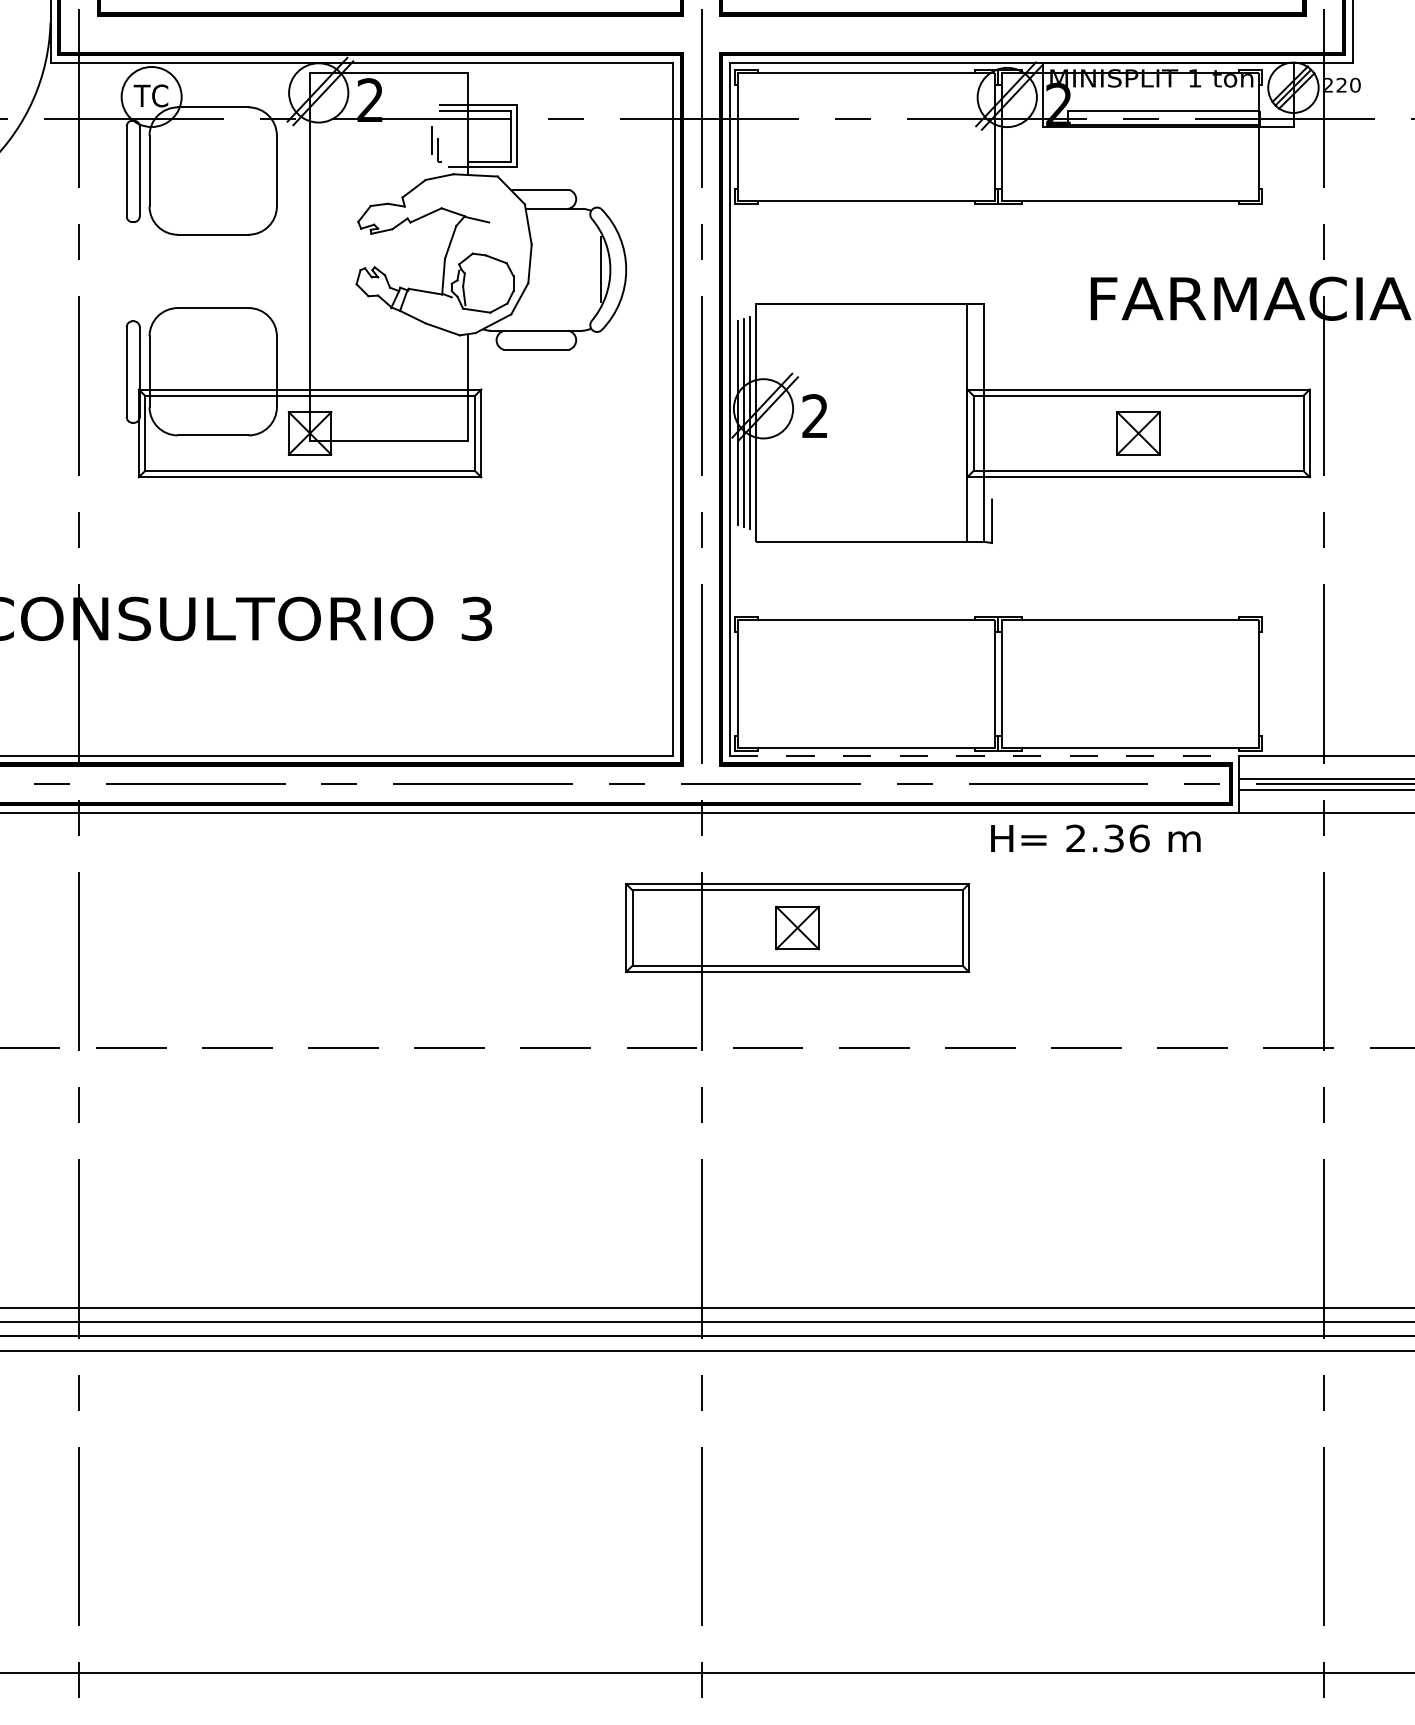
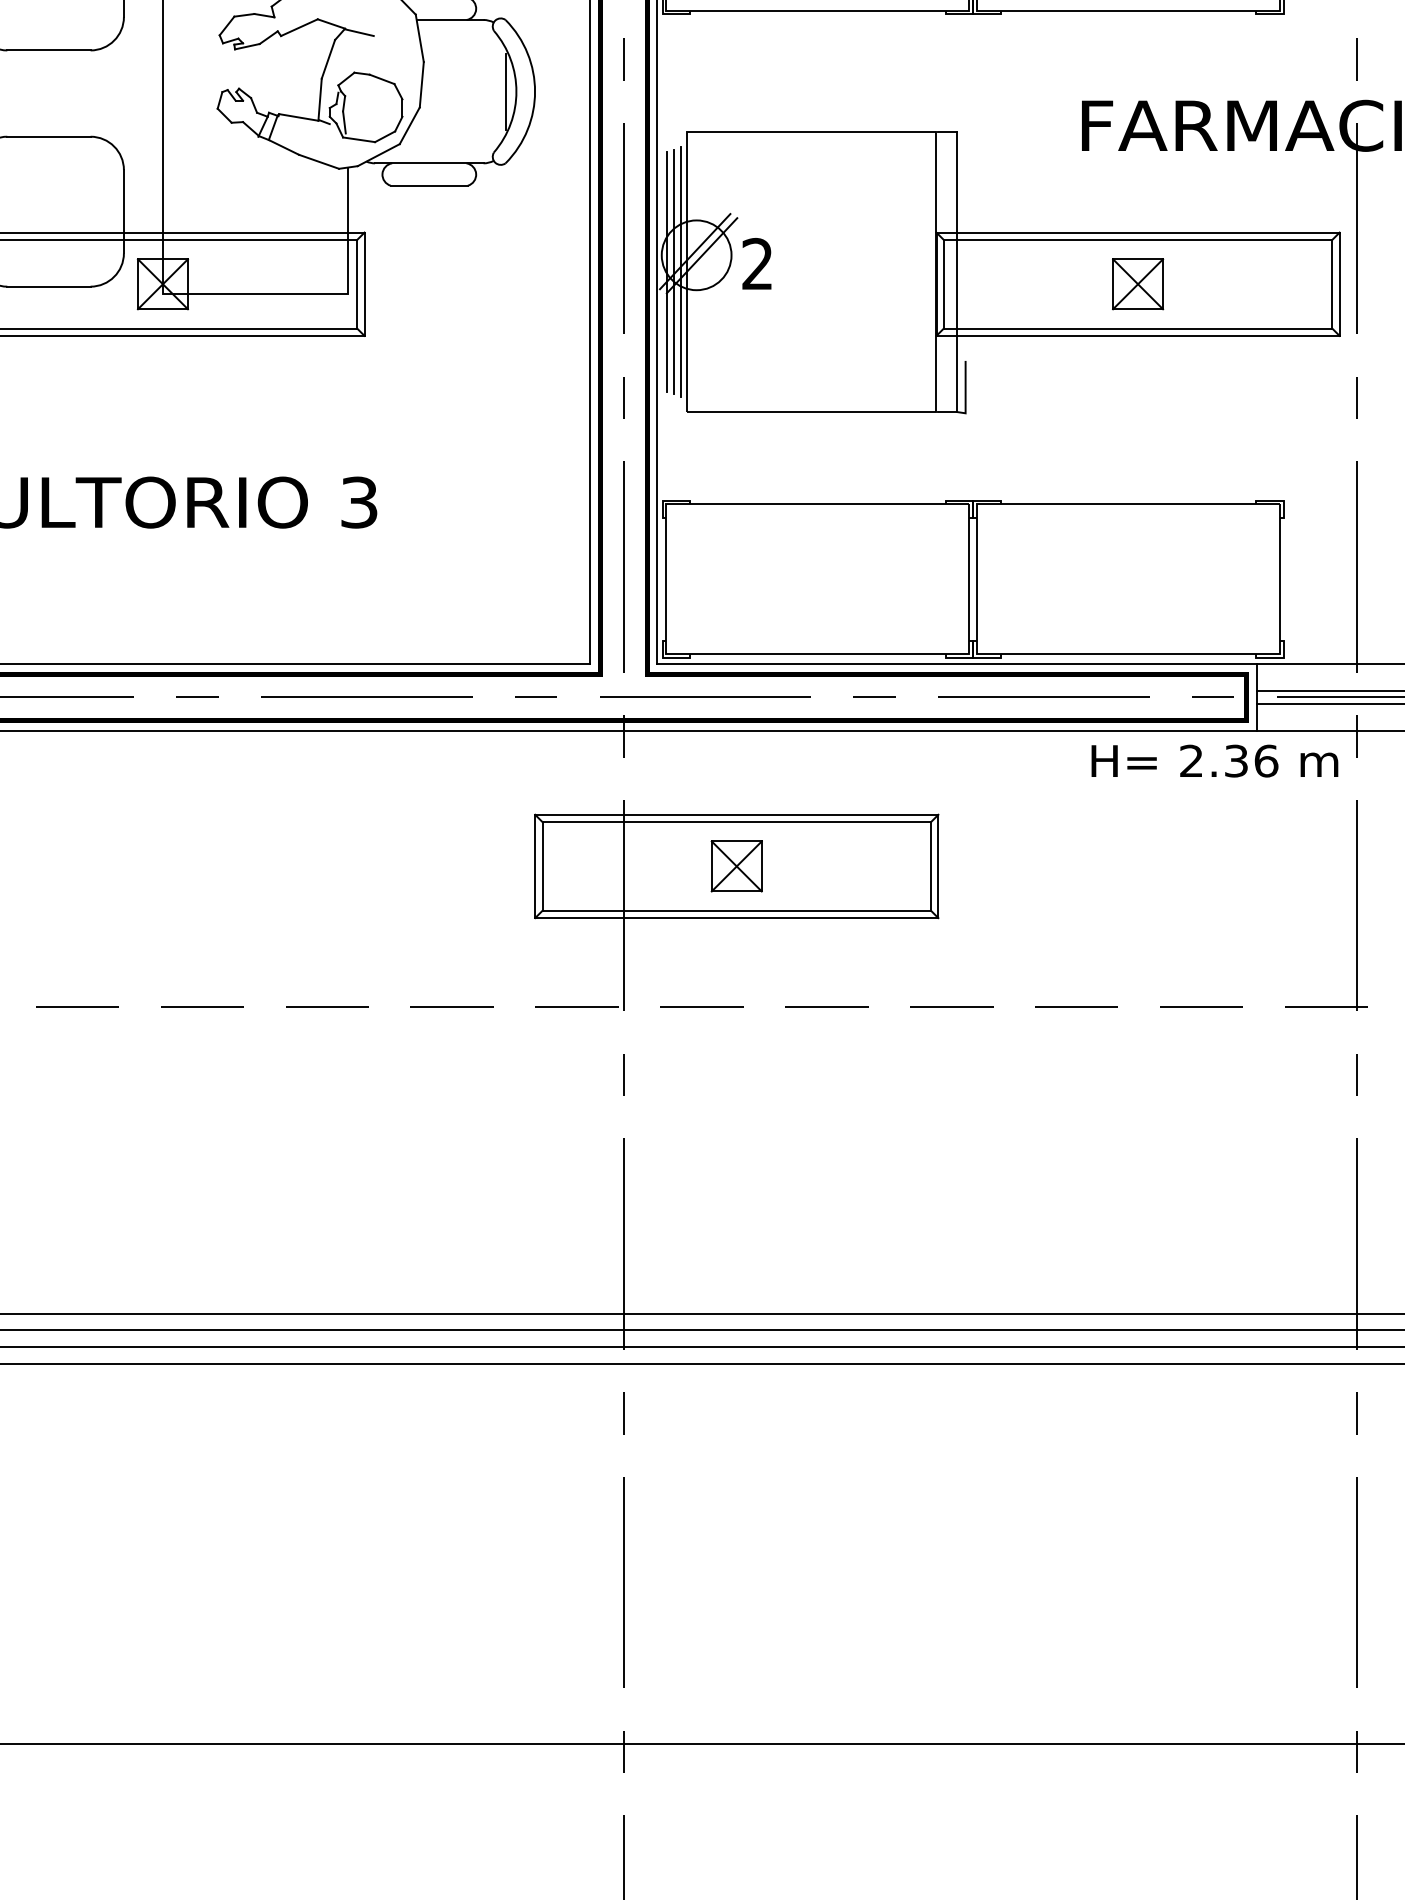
line: (984, 756) -> (956, 664), dashed -> solid
text: (1095, 838) -> (1214, 761), moved

